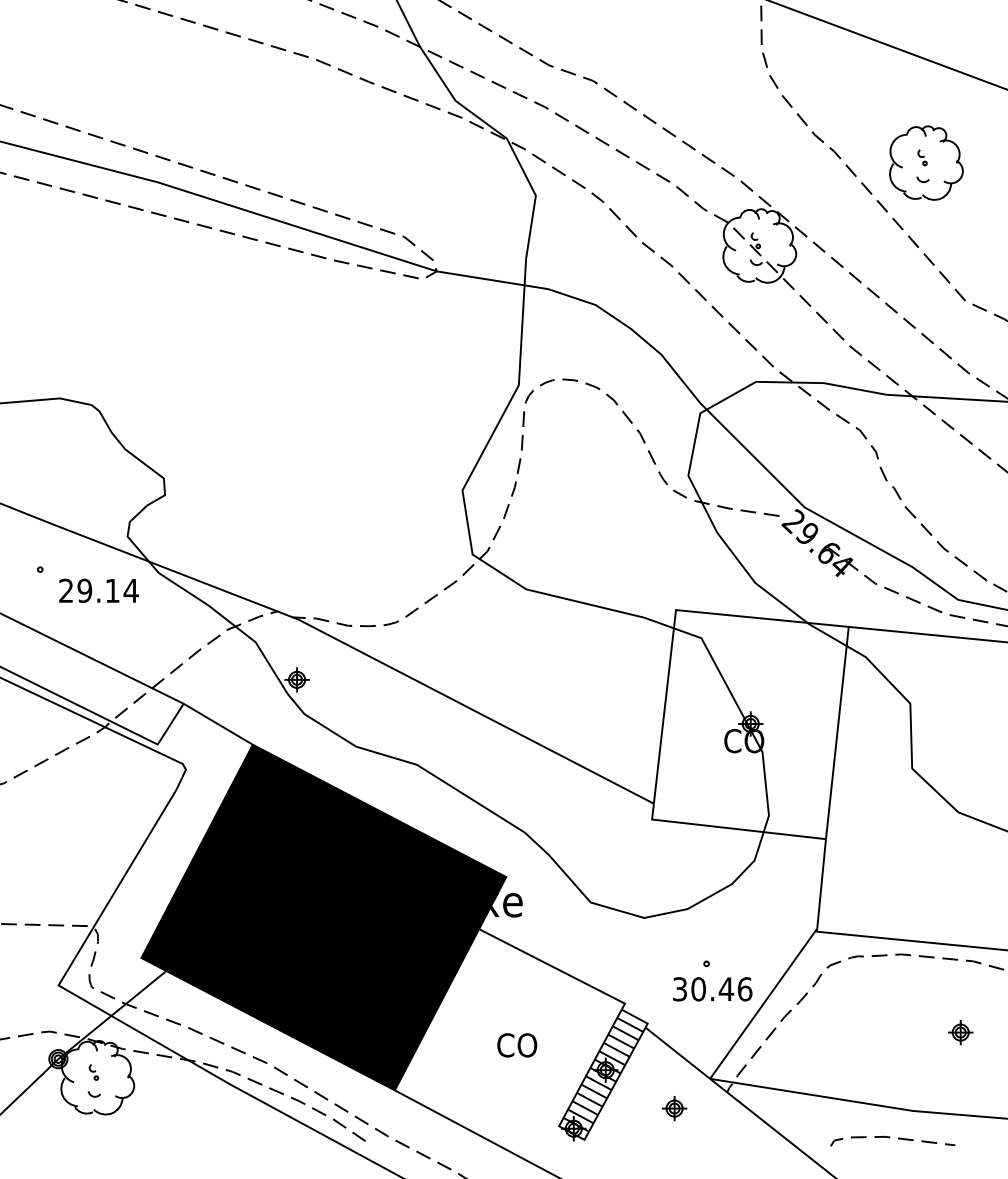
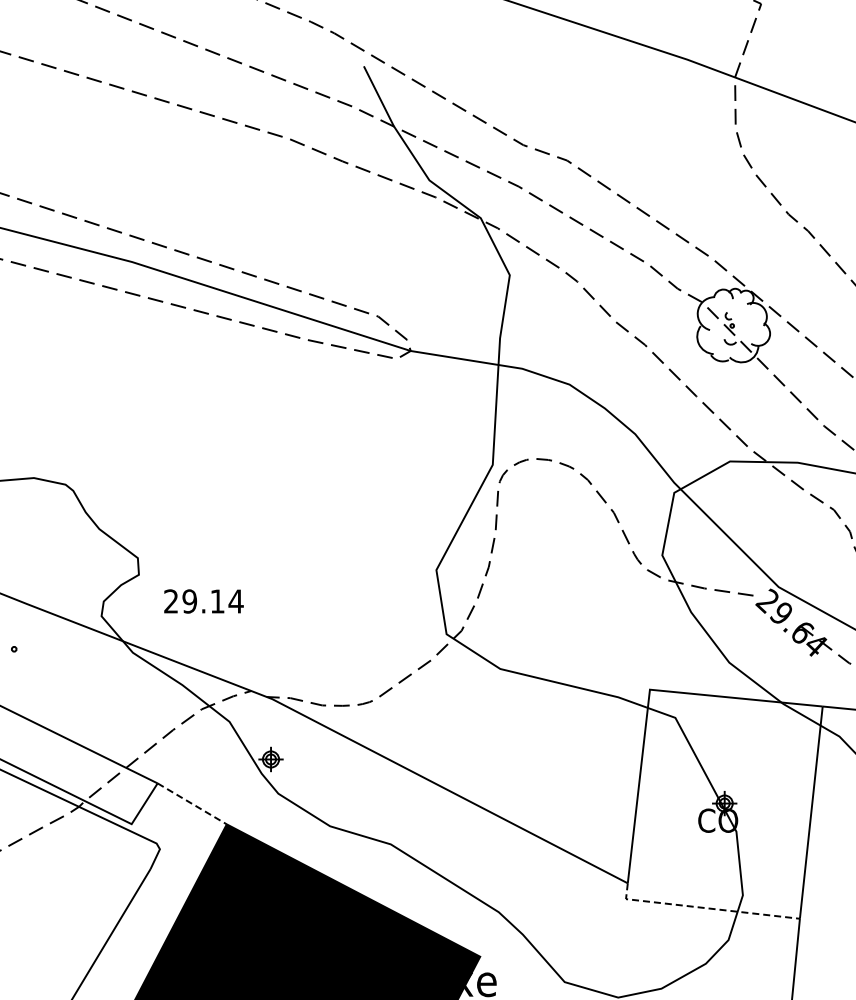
text: (98, 590) -> (203, 601), moved
line: (218, 724) -> (192, 804), solid -> dashed
line: (731, 828) -> (705, 908), solid -> dashed

